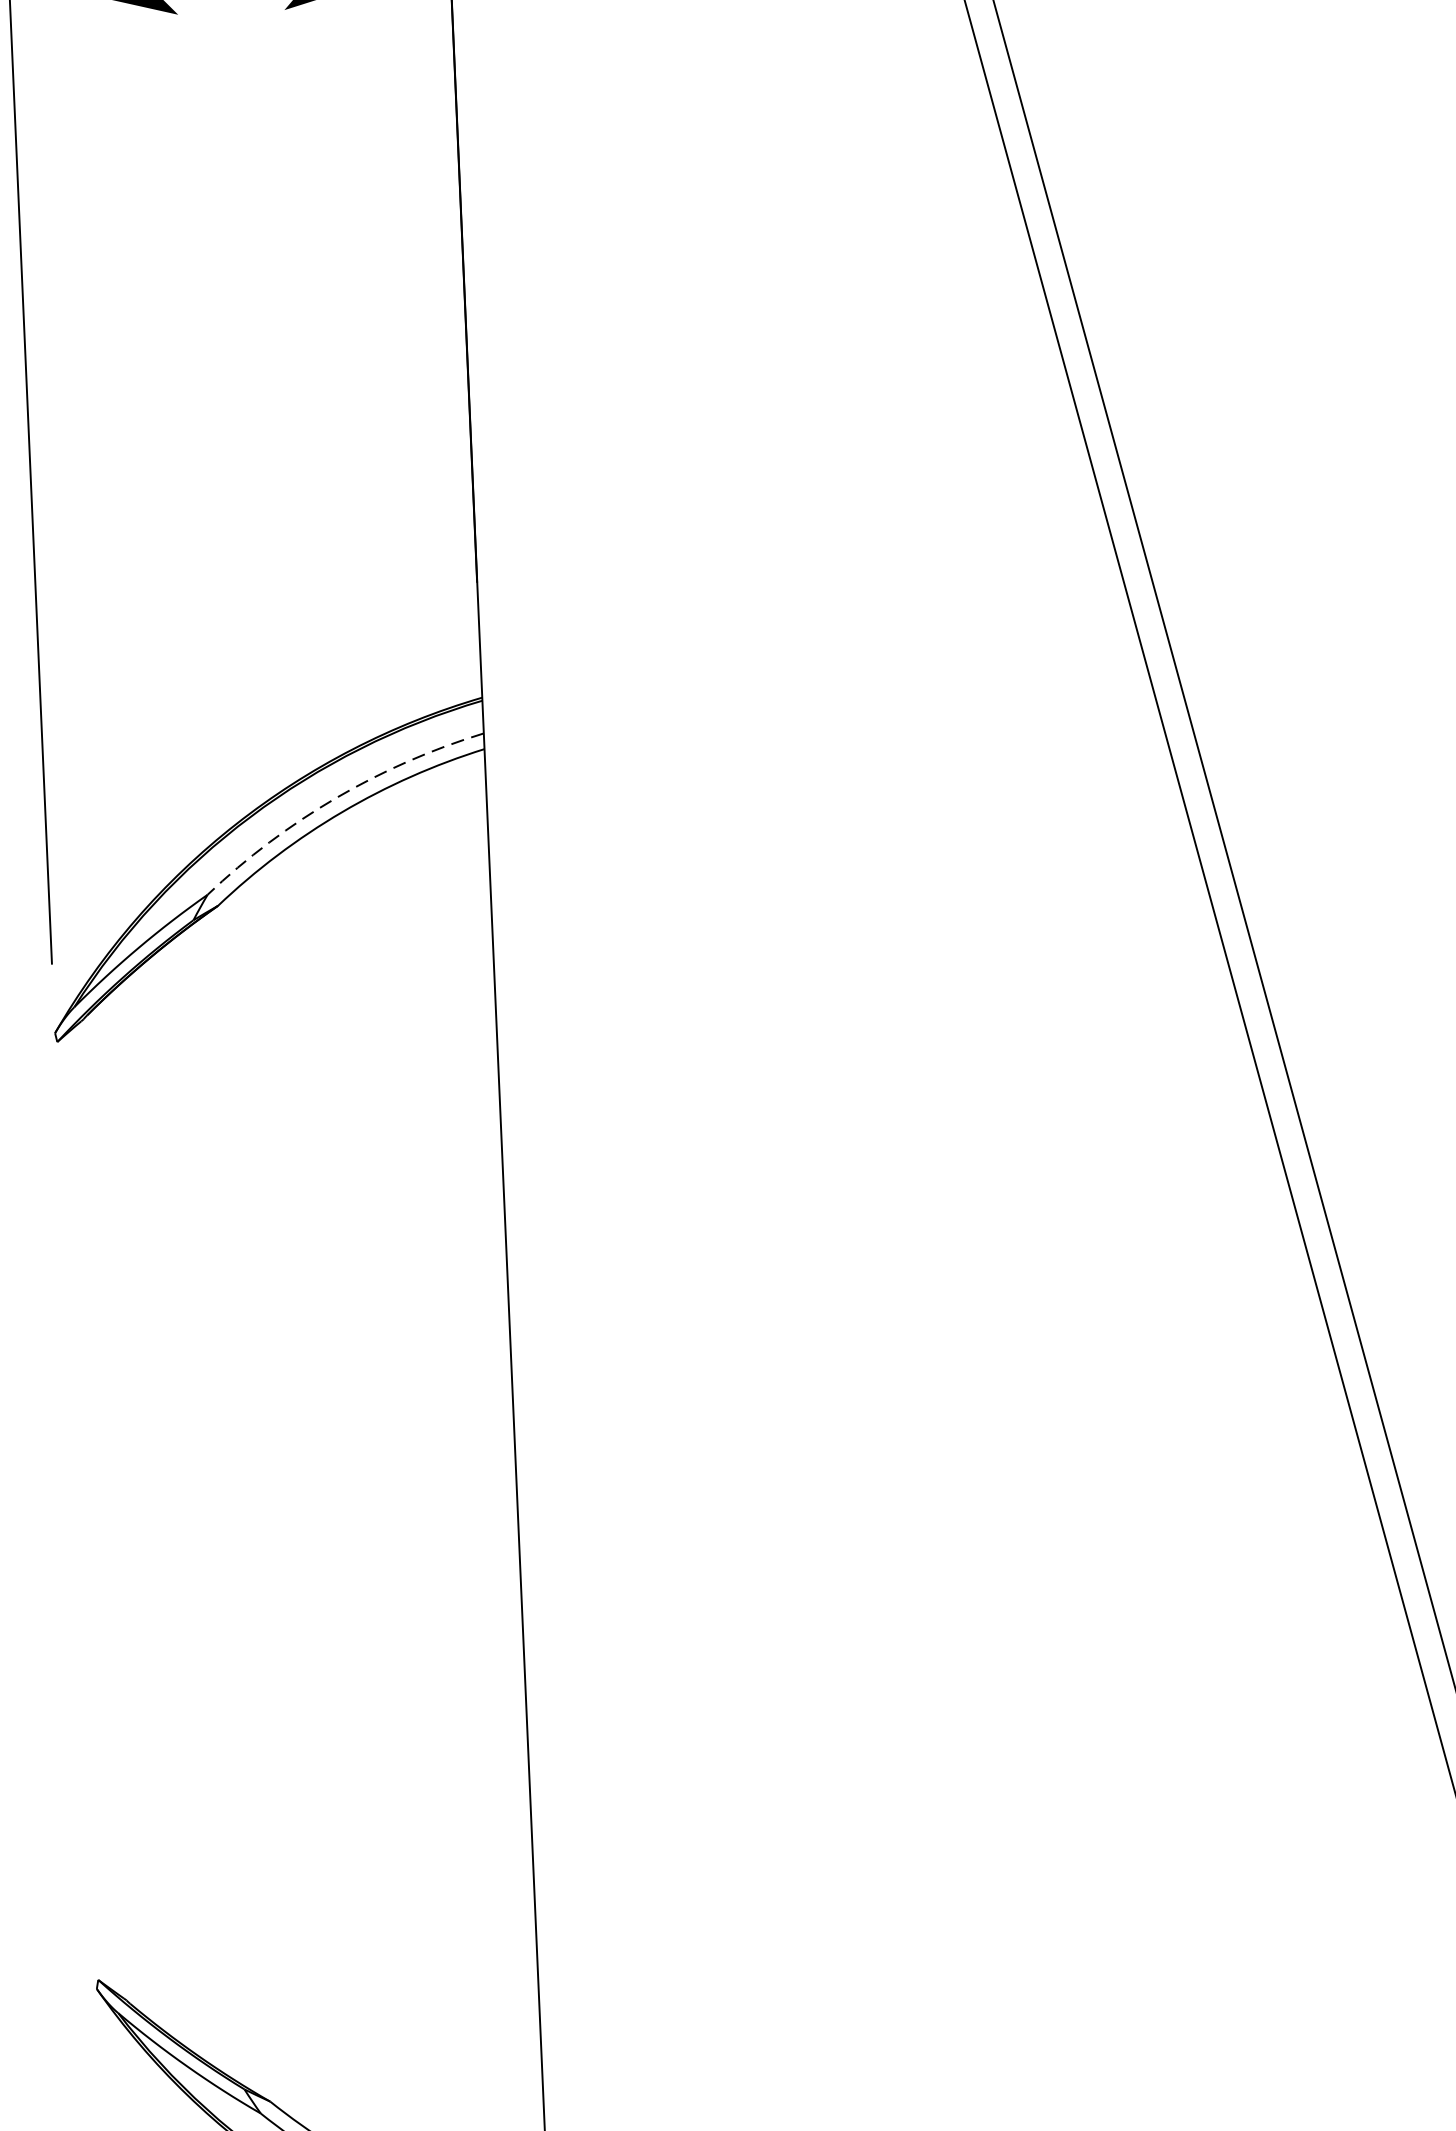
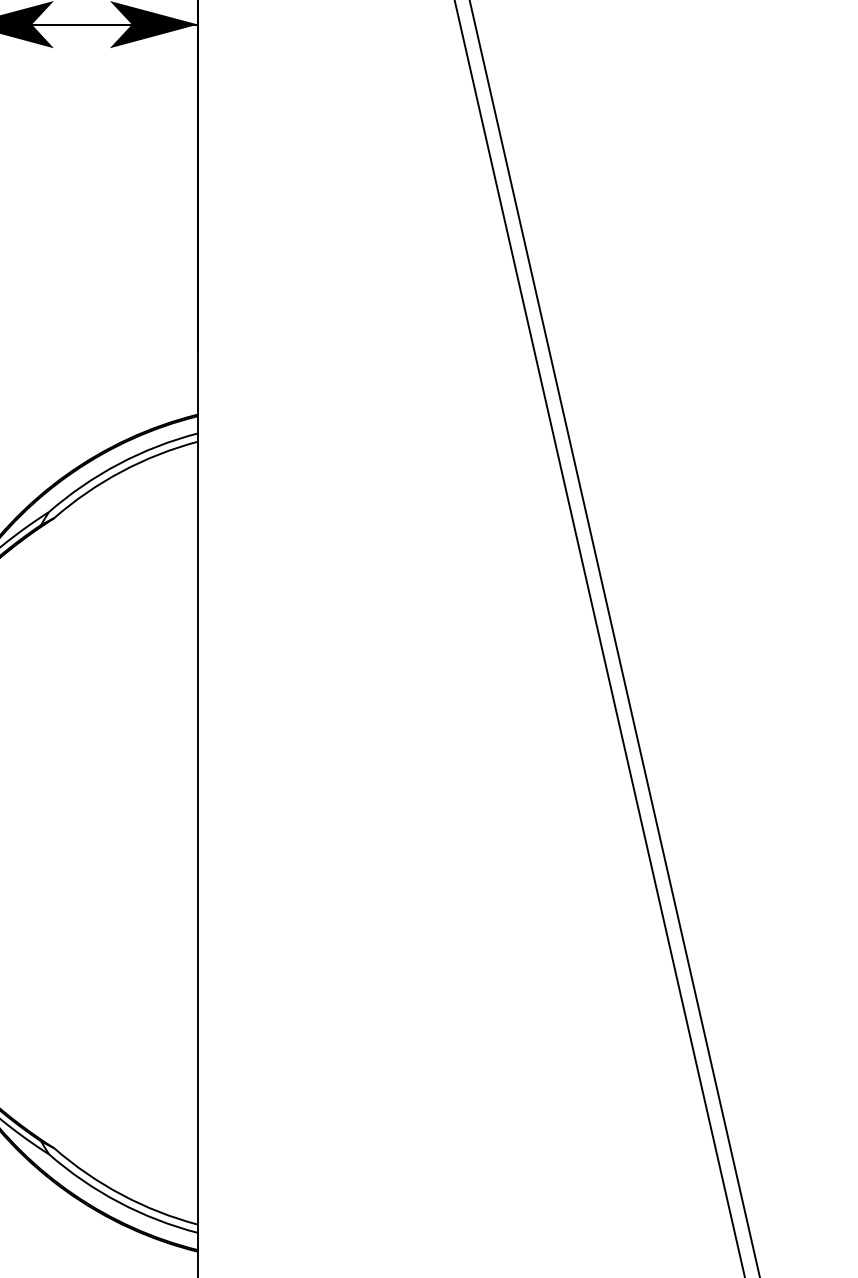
arc: (337, 797) -> (119, 463), dashed -> solid

